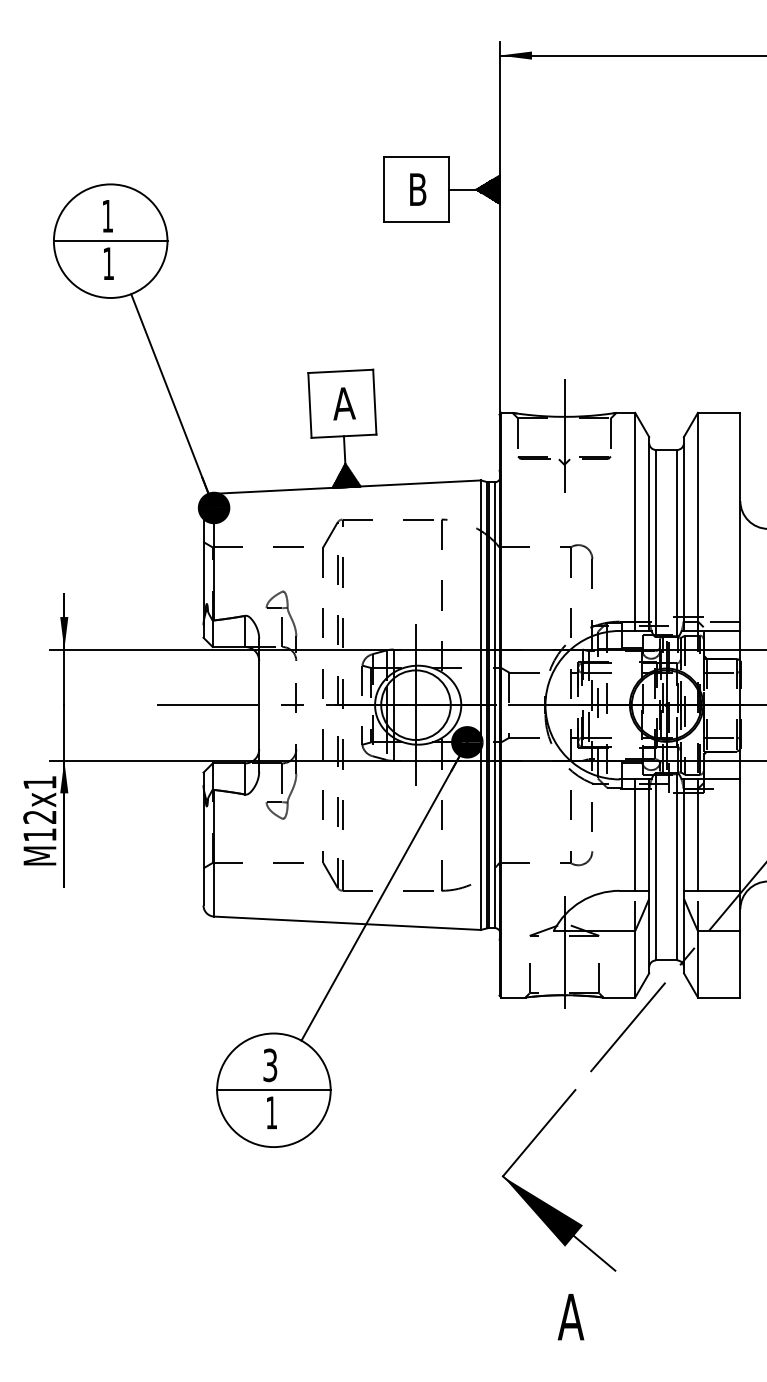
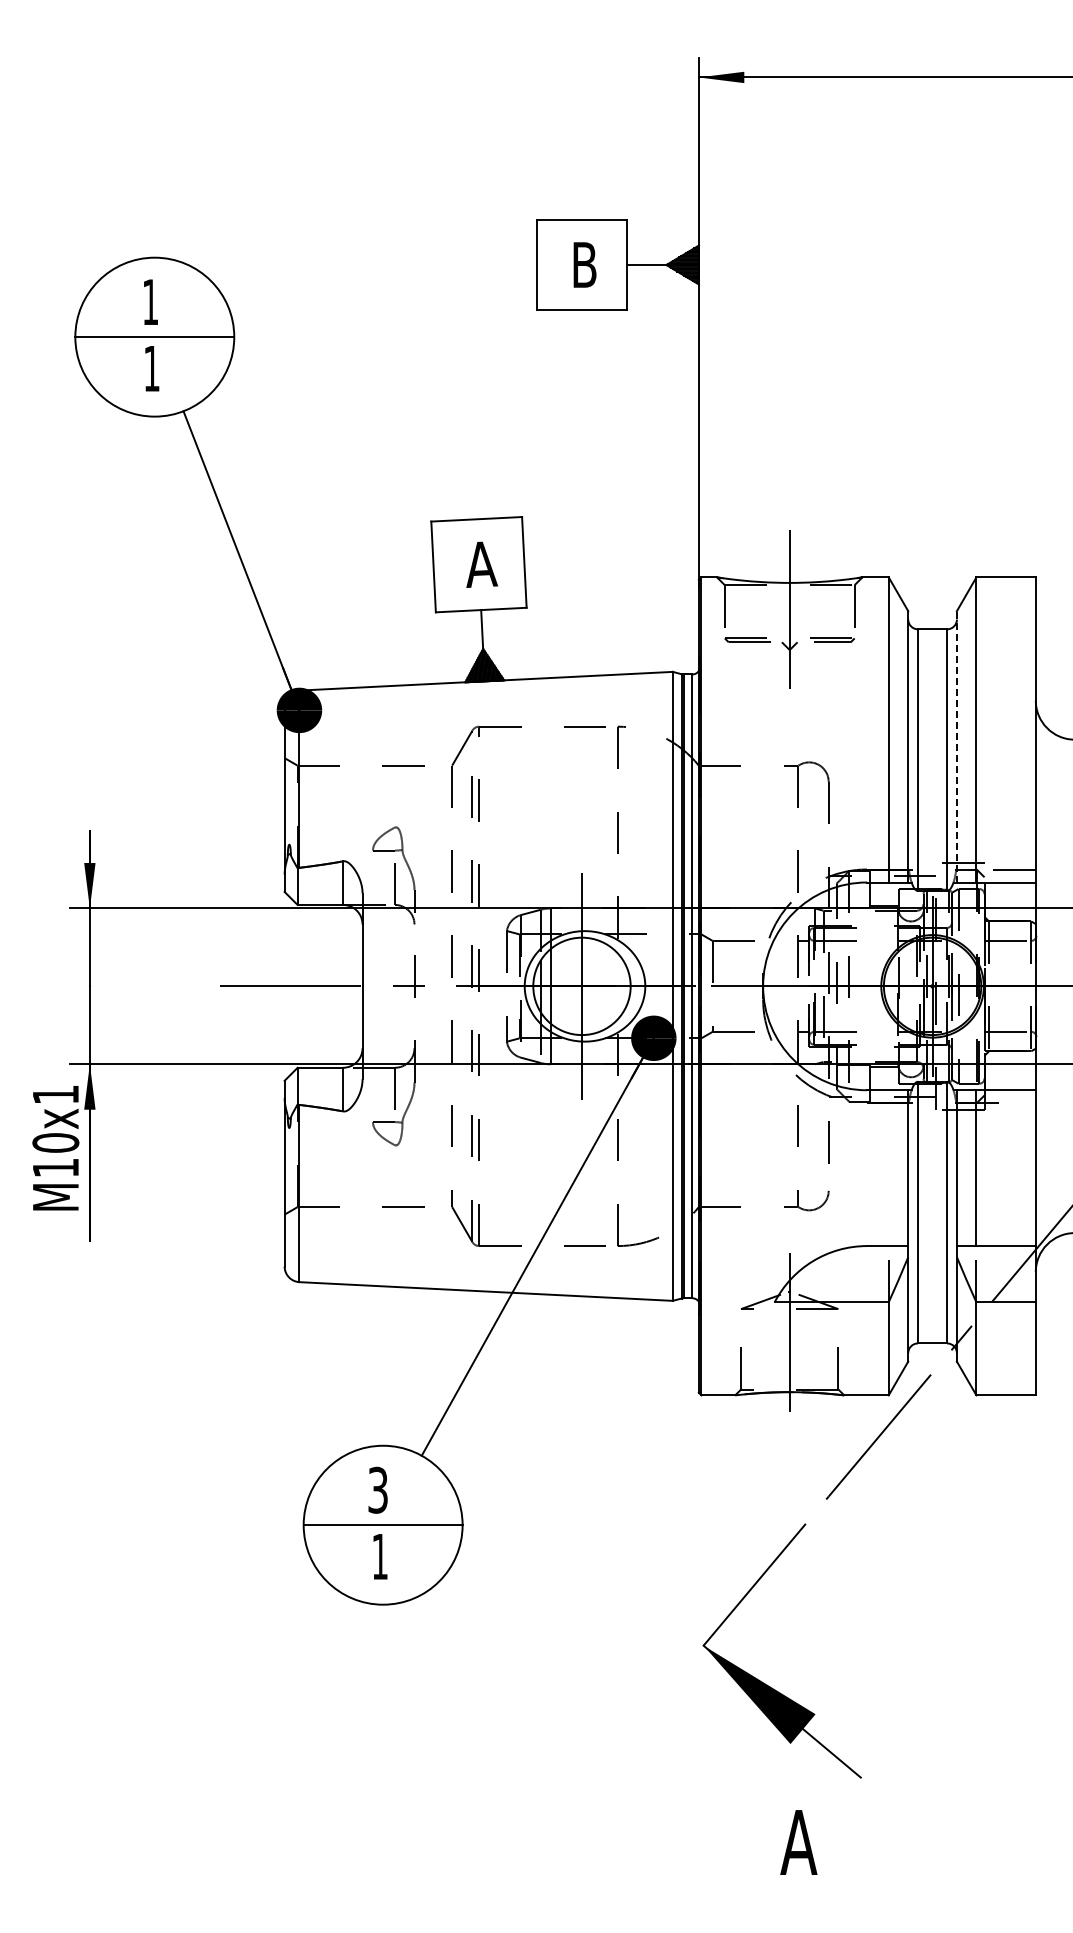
line: (683, 533) -> (956, 746), solid -> dashed
text: (39, 816) -> (55, 1142), M12x1 -> M10x1
line: (635, 835) -> (888, 1168), removed

